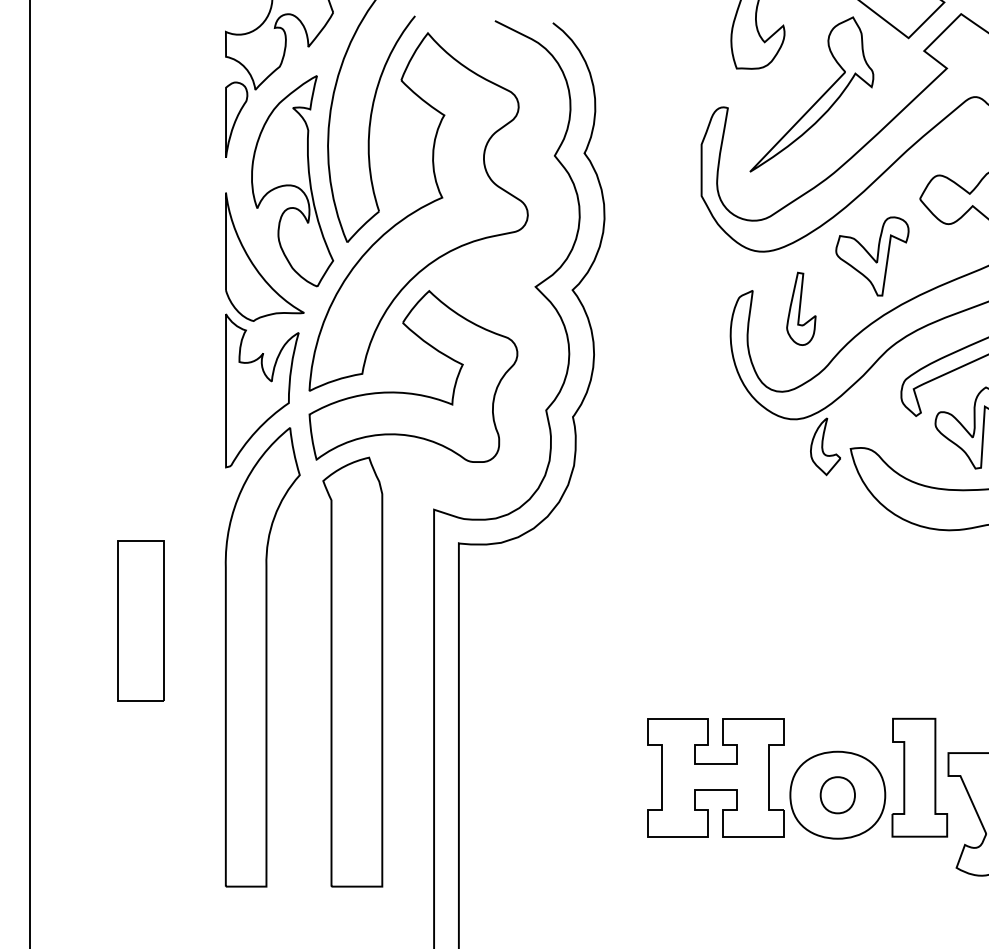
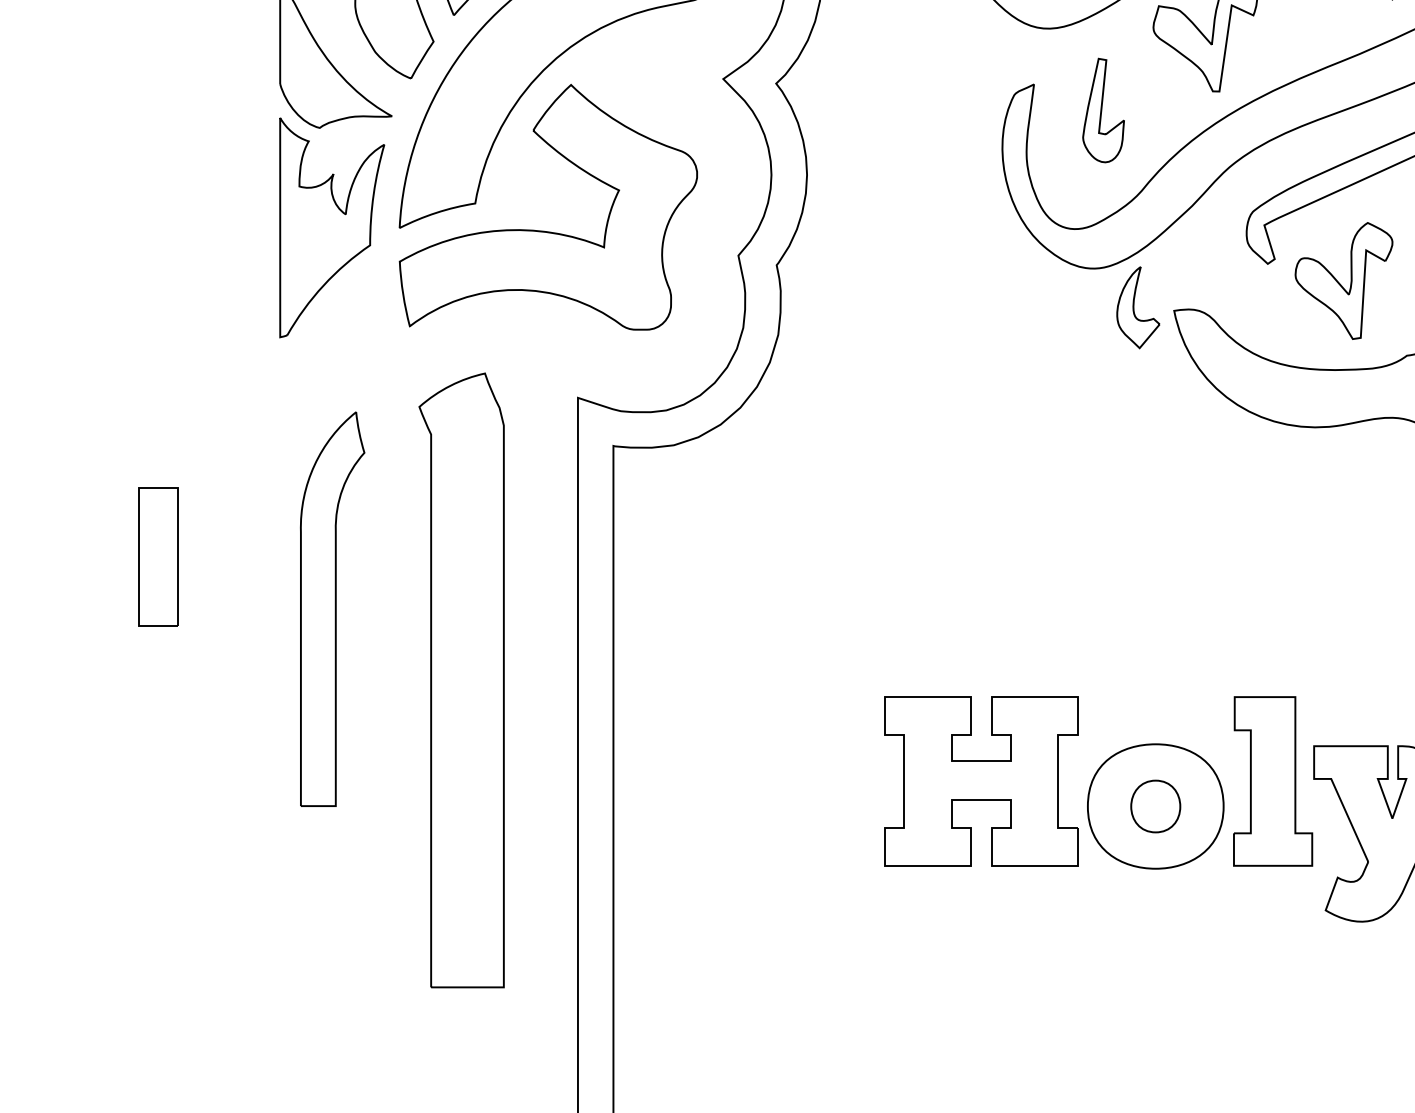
part: (140, 620) -> (157, 556), size x0.6
part: (262, 657) -> (332, 609), size x0.6
part: (352, 671) -> (461, 679), moved

